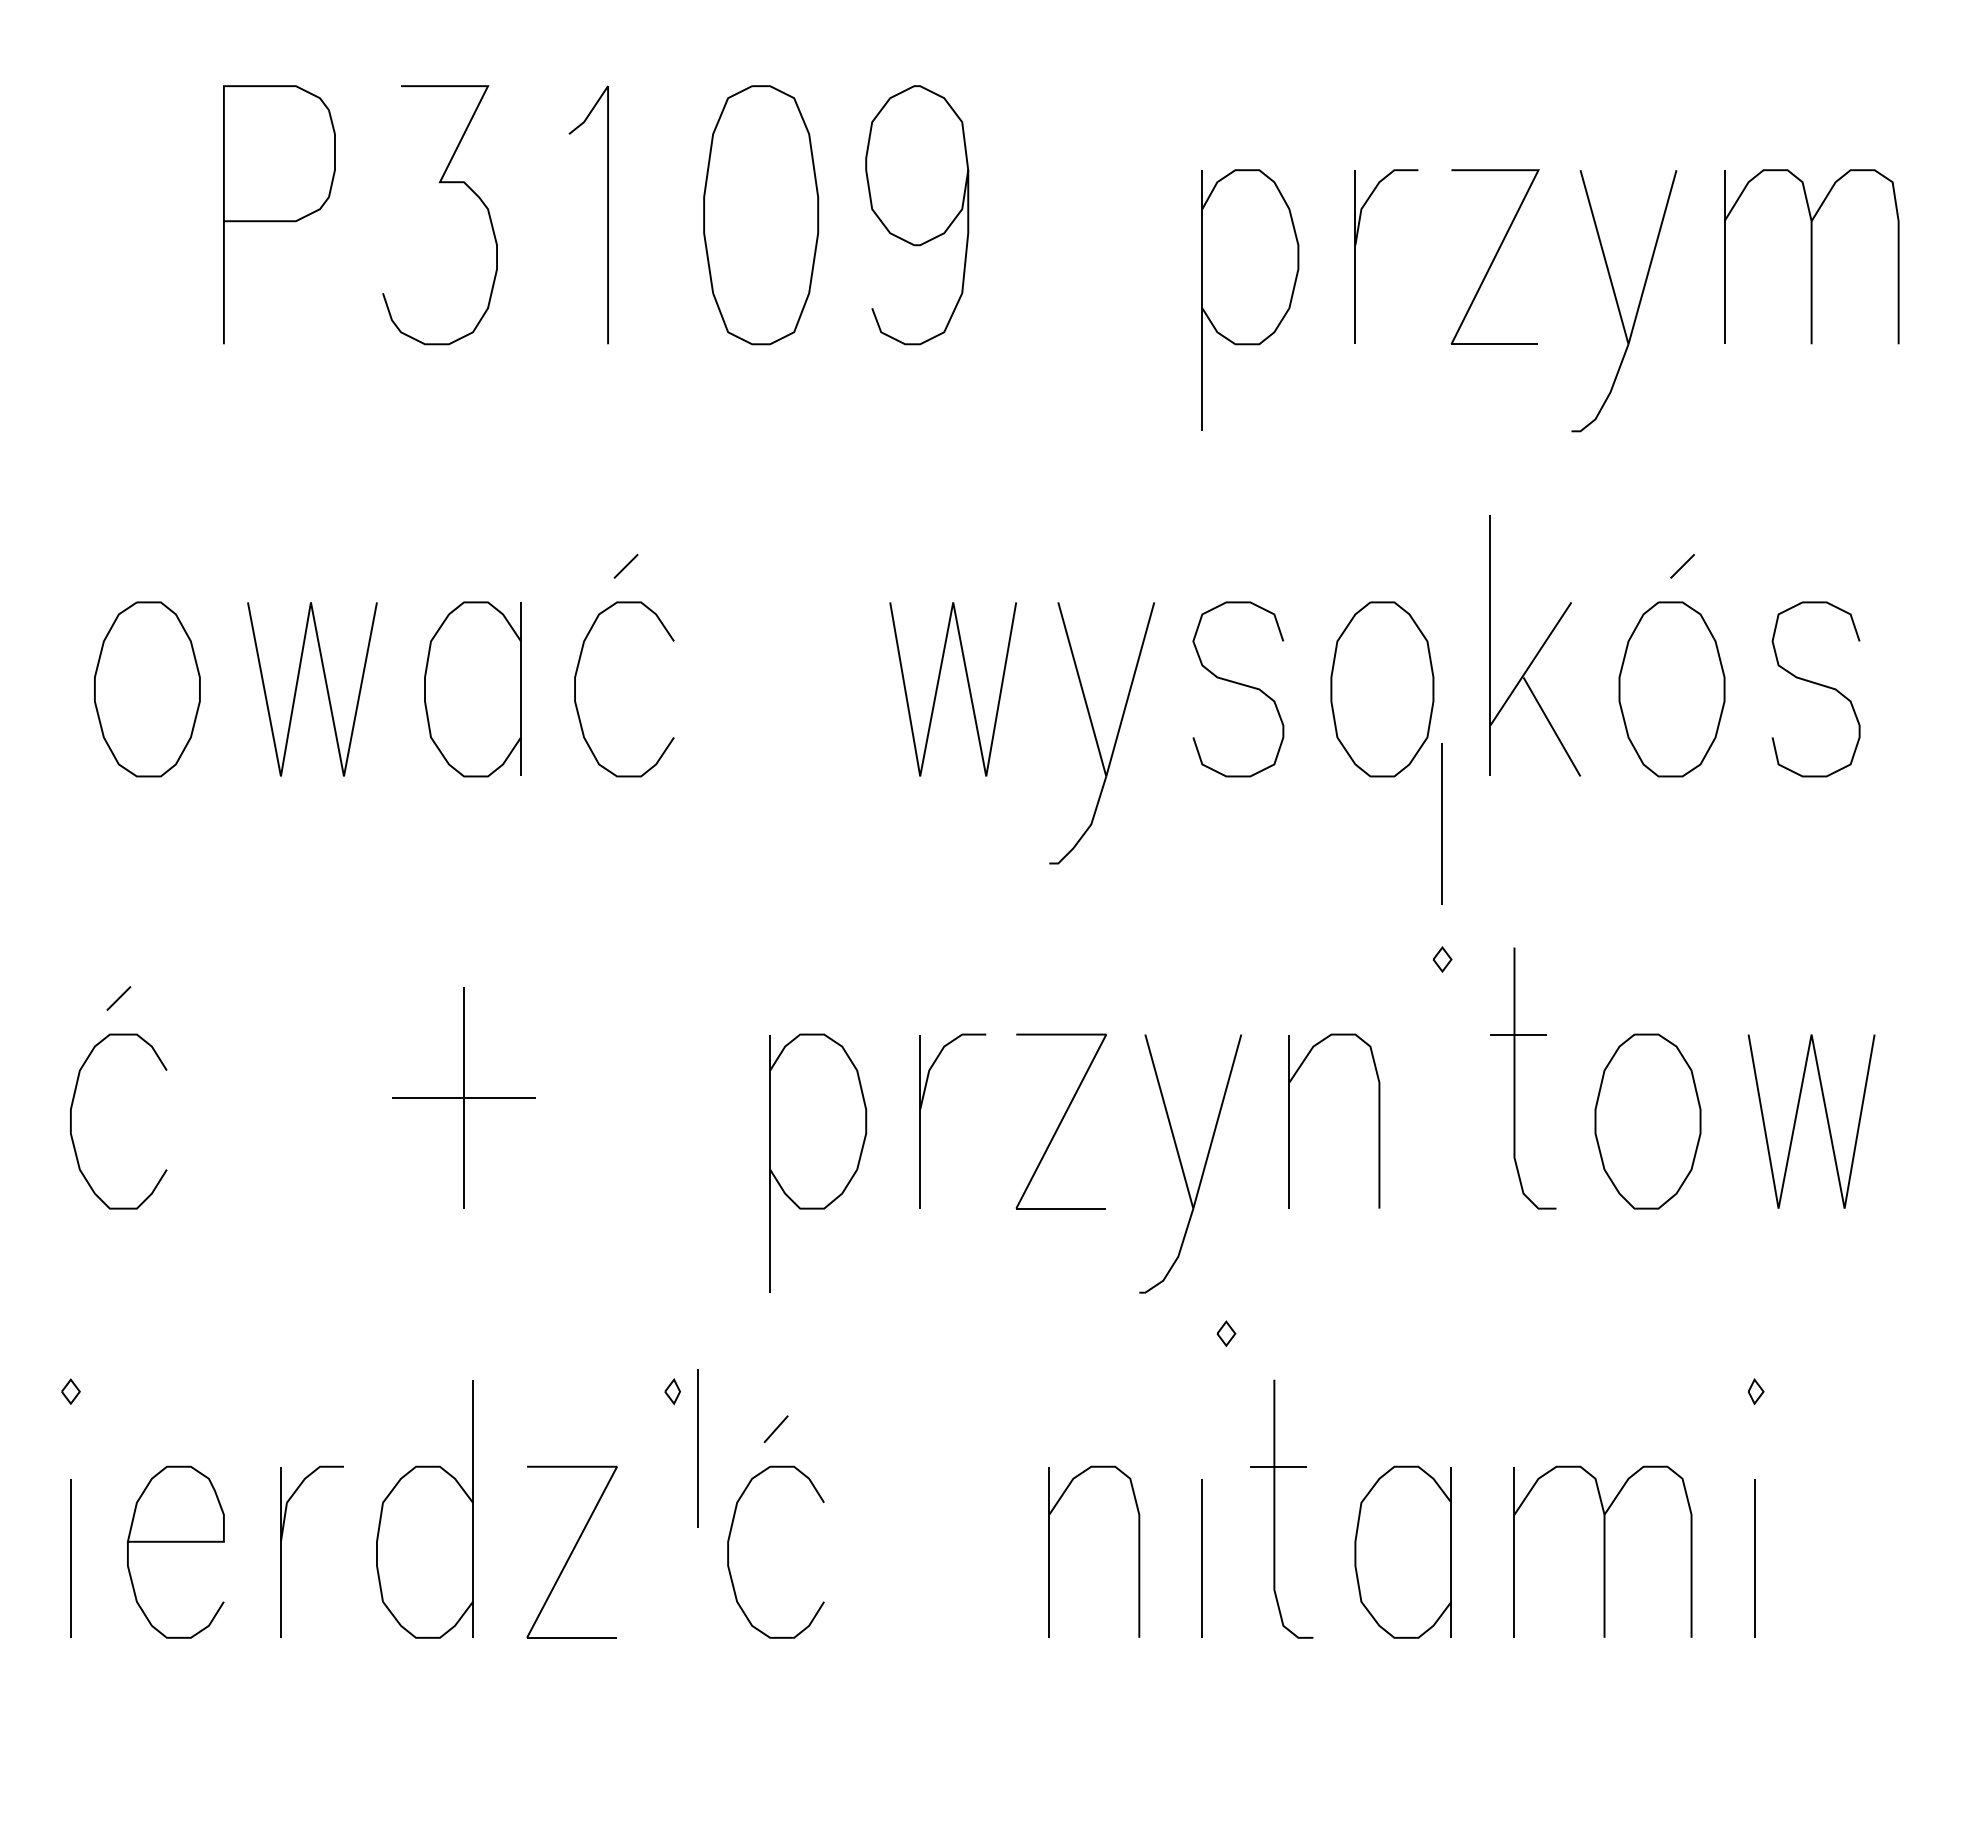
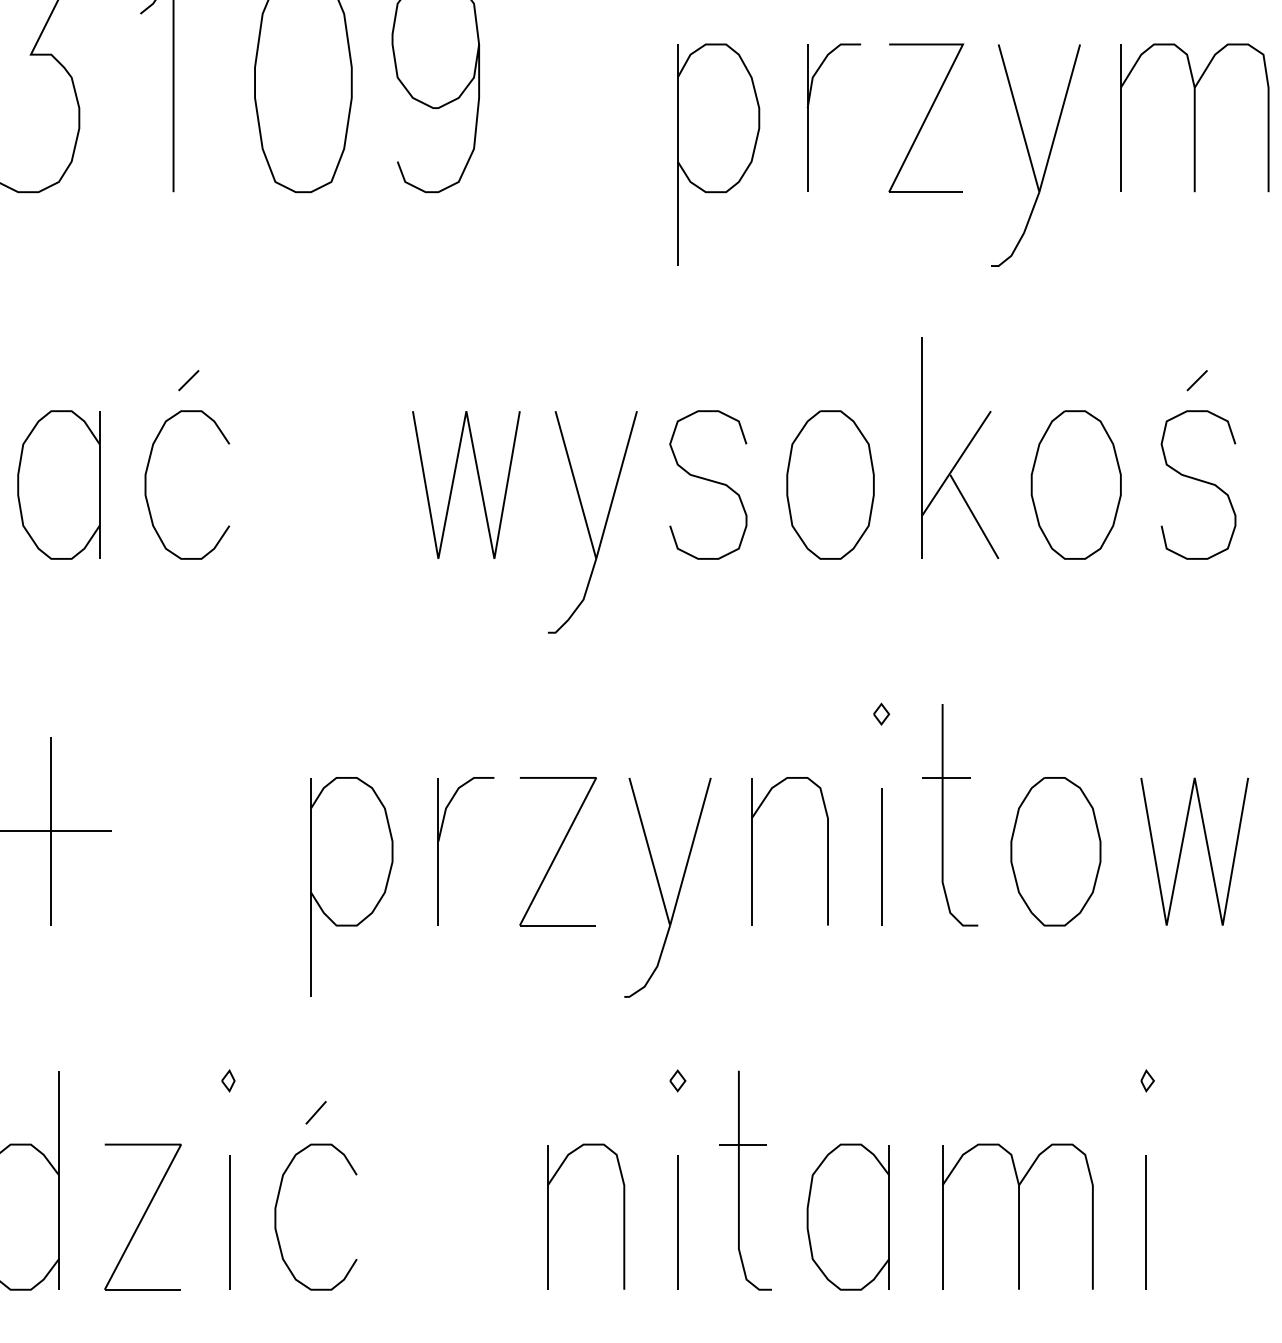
line: (1682, 566) -> (1197, 380), moved
line: (1441, 823) -> (880, 856), moved
part: (1226, 1333) -> (677, 1080), moved
line: (697, 1448) -> (229, 1222), moved

